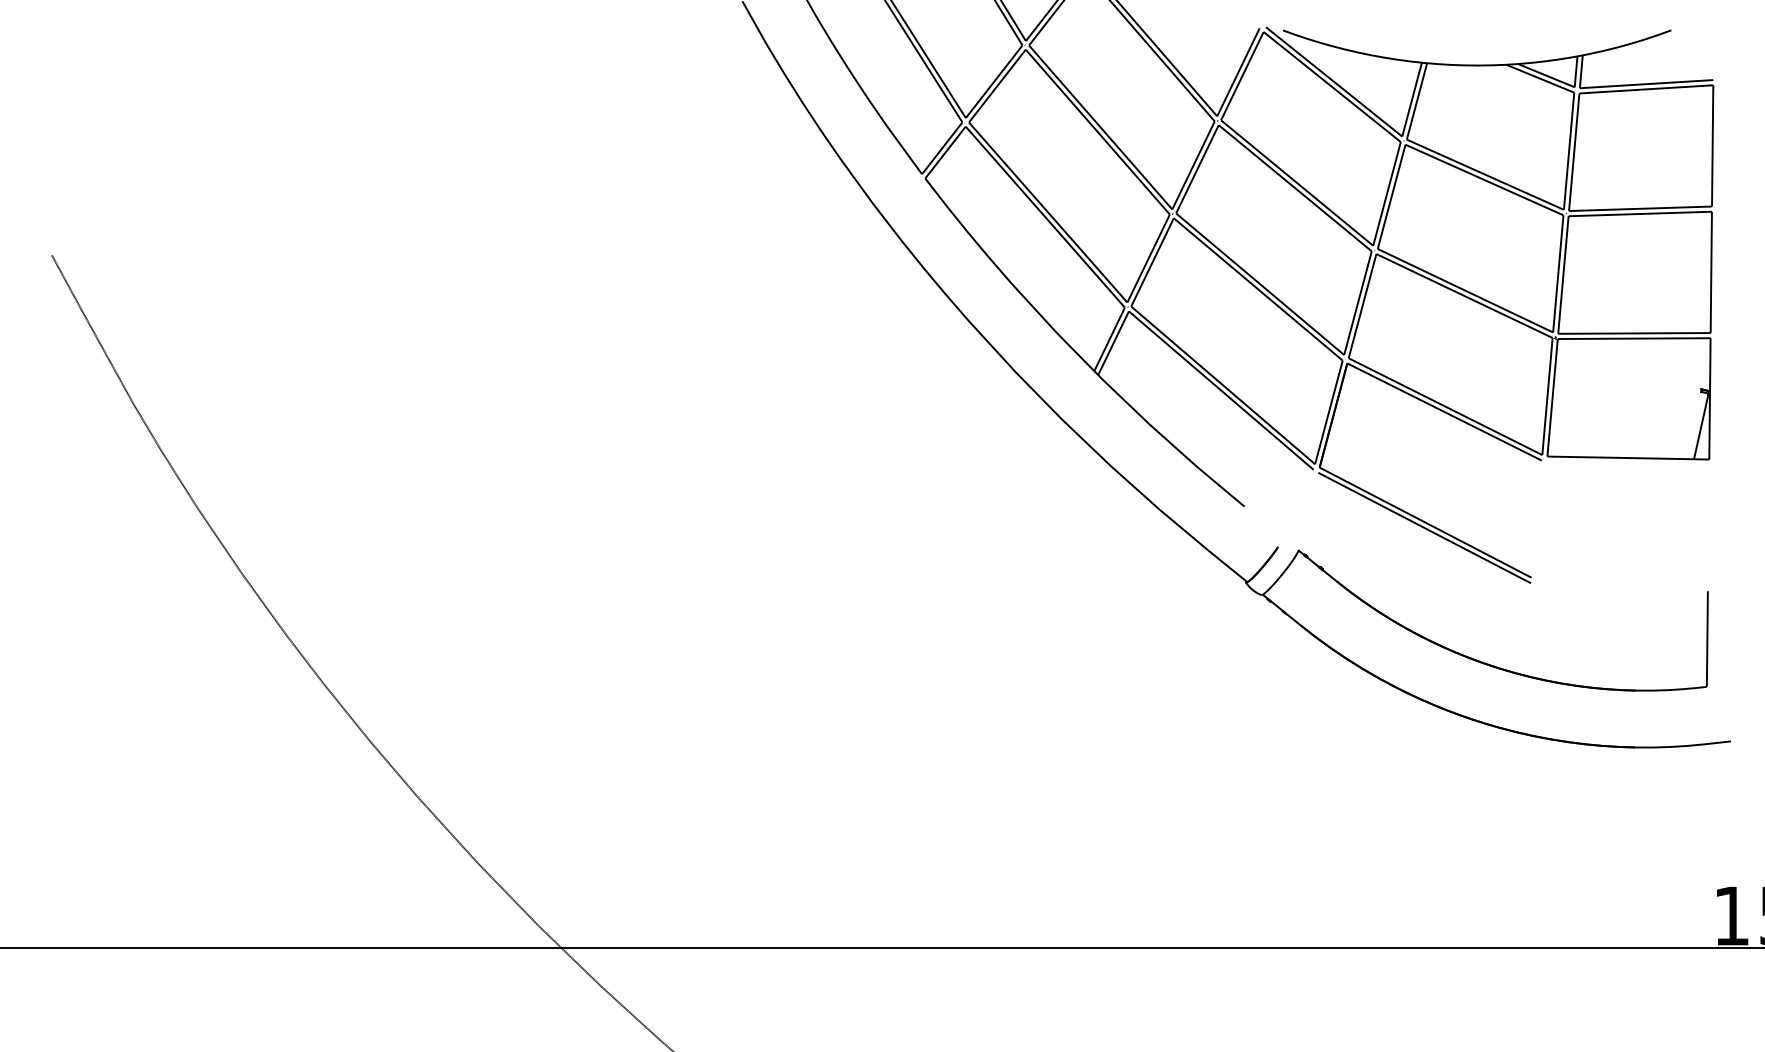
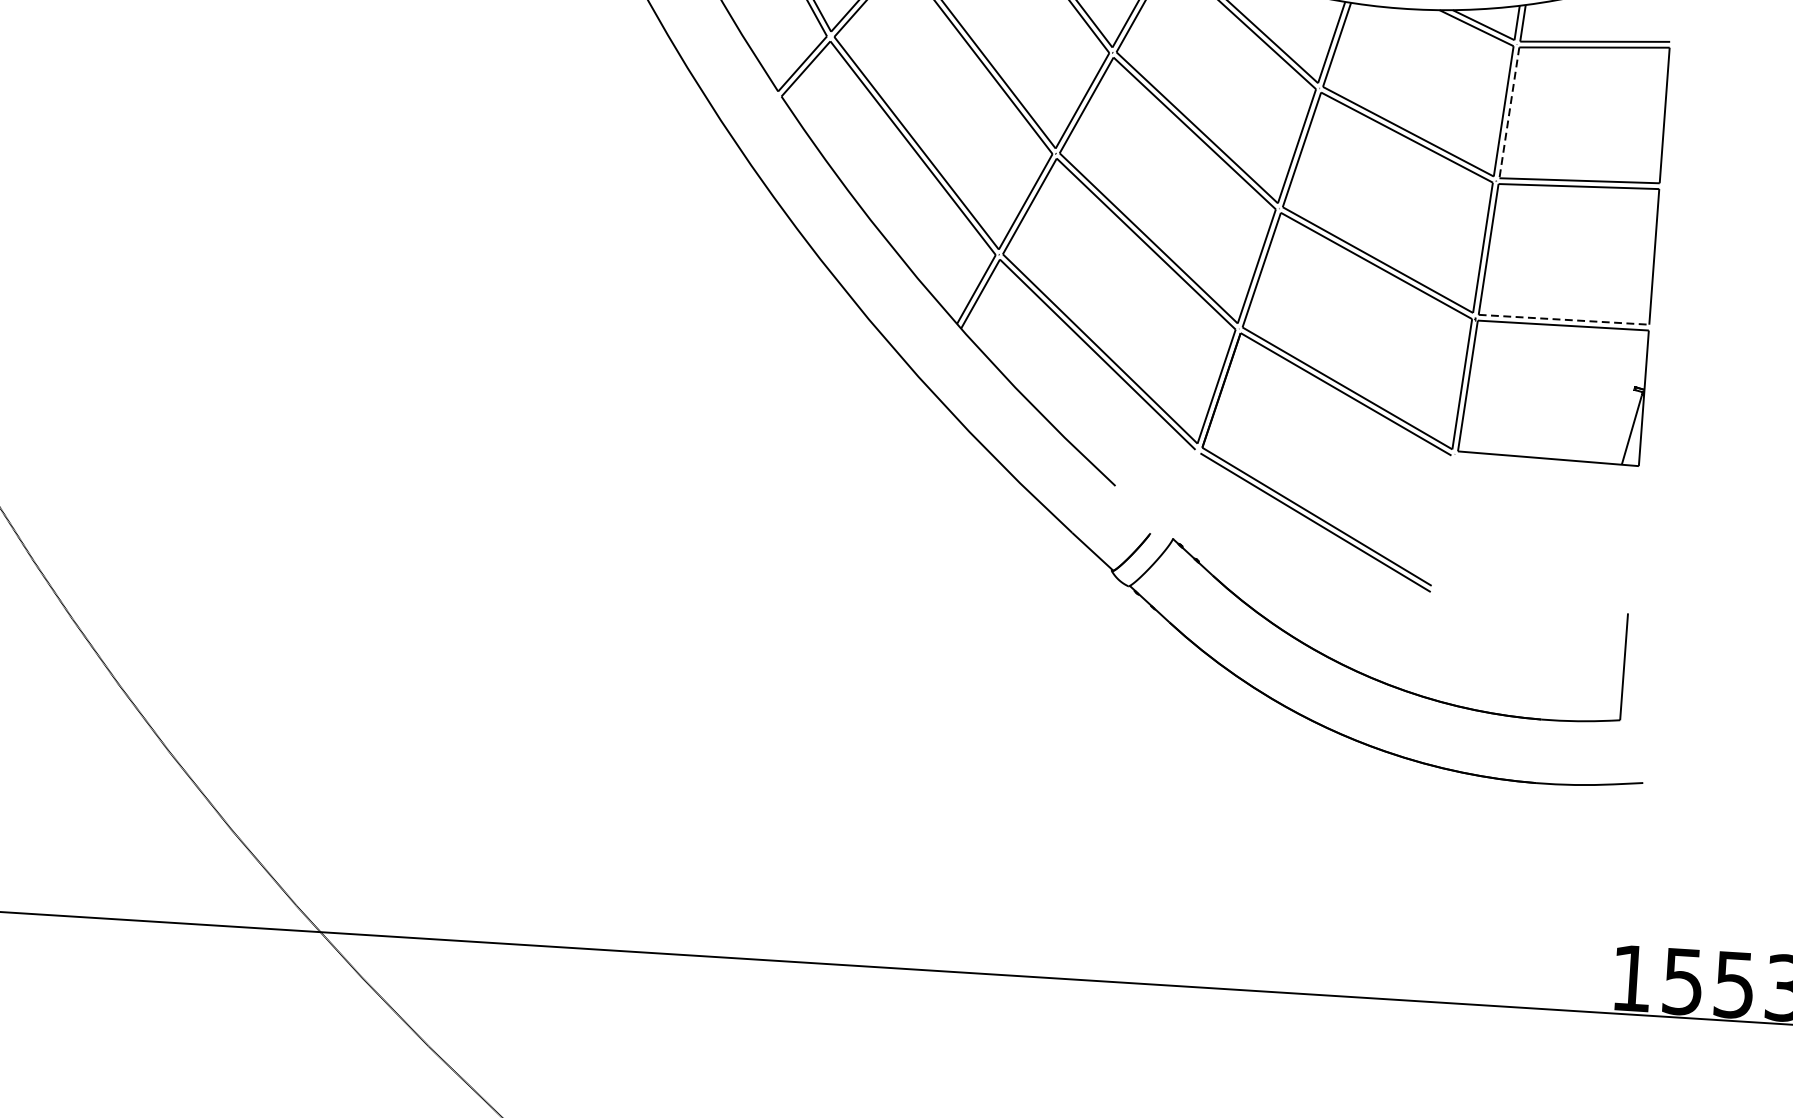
line: (1574, 152) -> (1509, 113), solid -> dashed
line: (1634, 333) -> (1564, 319), solid -> dashed

